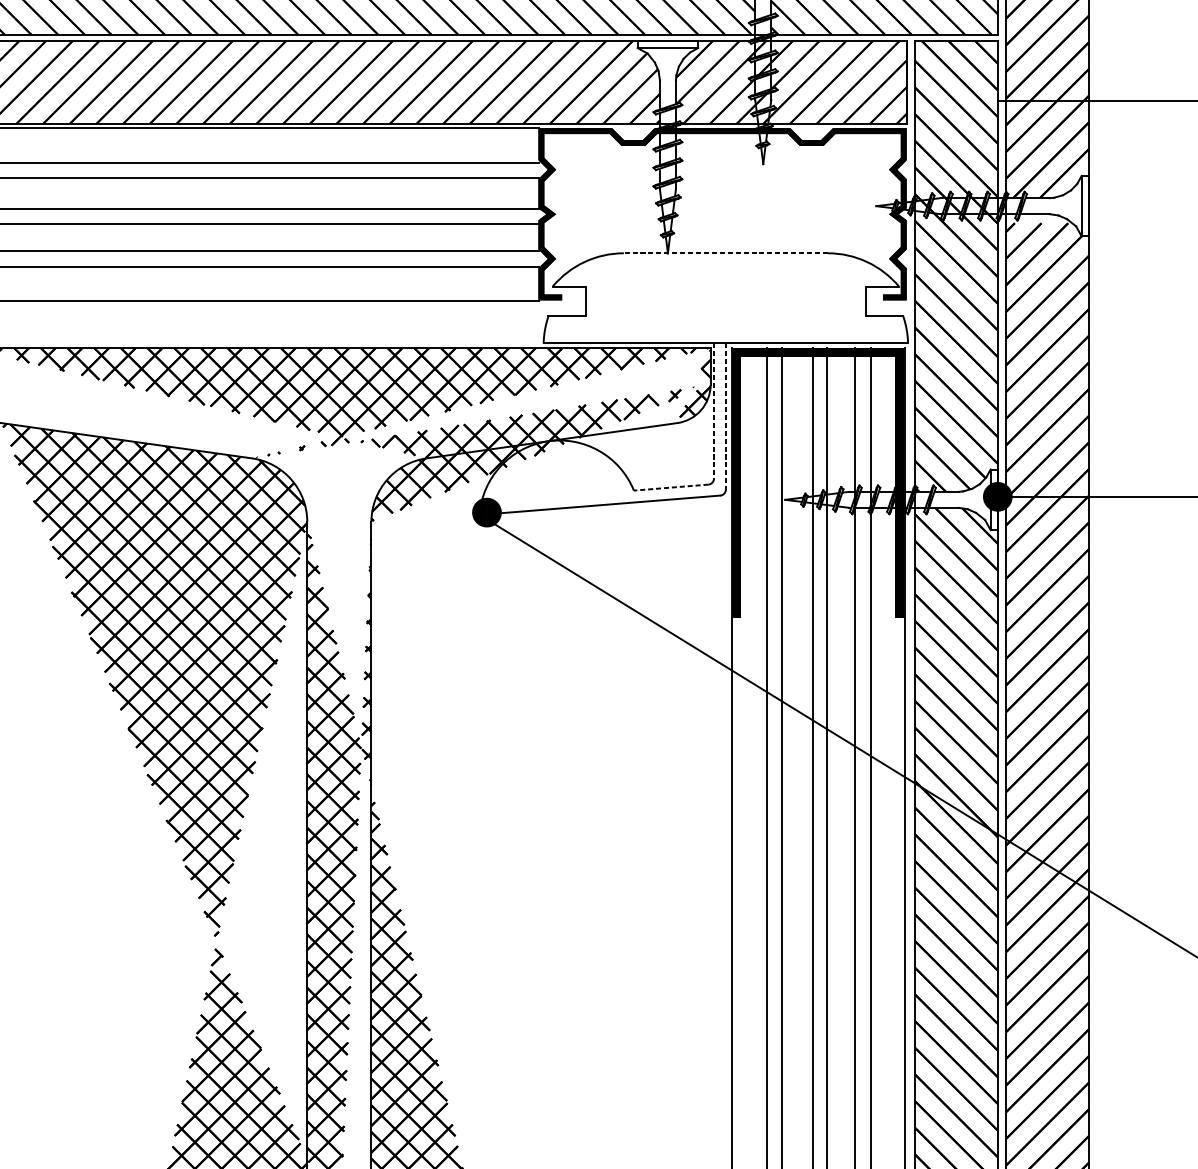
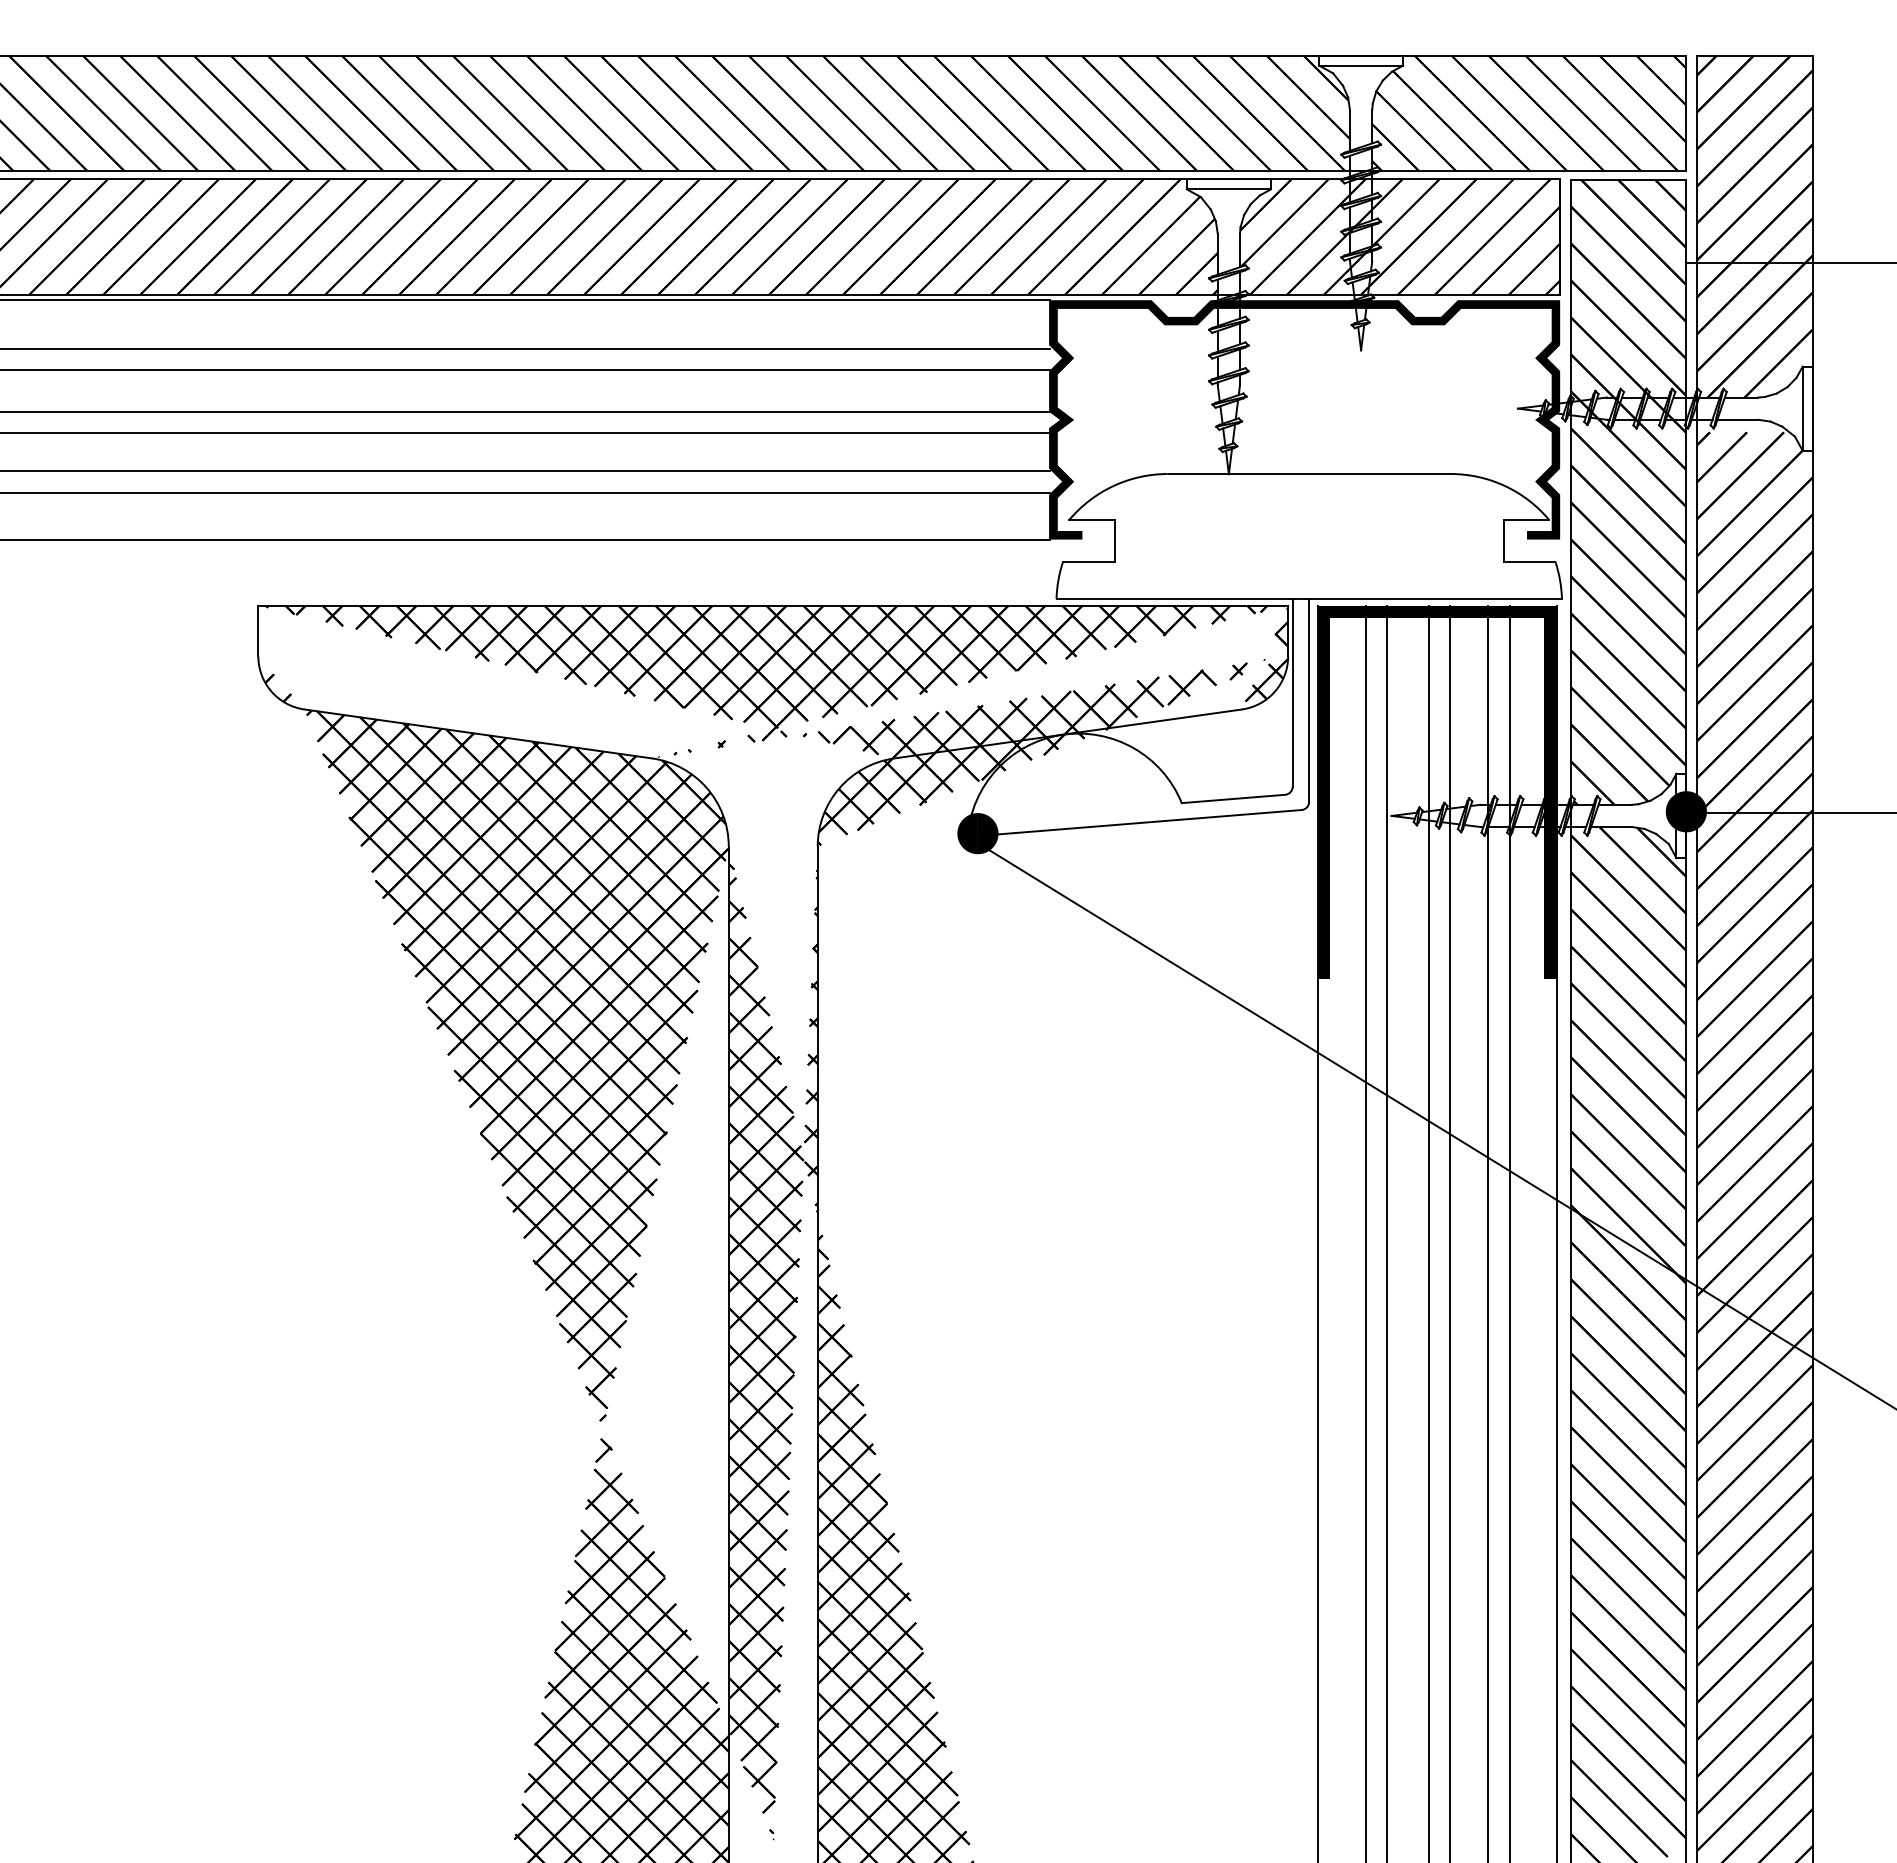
line: (726, 253) -> (1309, 474), dashed -> solid
line: (713, 410) -> (1292, 692), dashed -> solid
line: (726, 416) -> (1309, 700), dashed -> solid
line: (671, 487) -> (1233, 798), dashed -> solid

